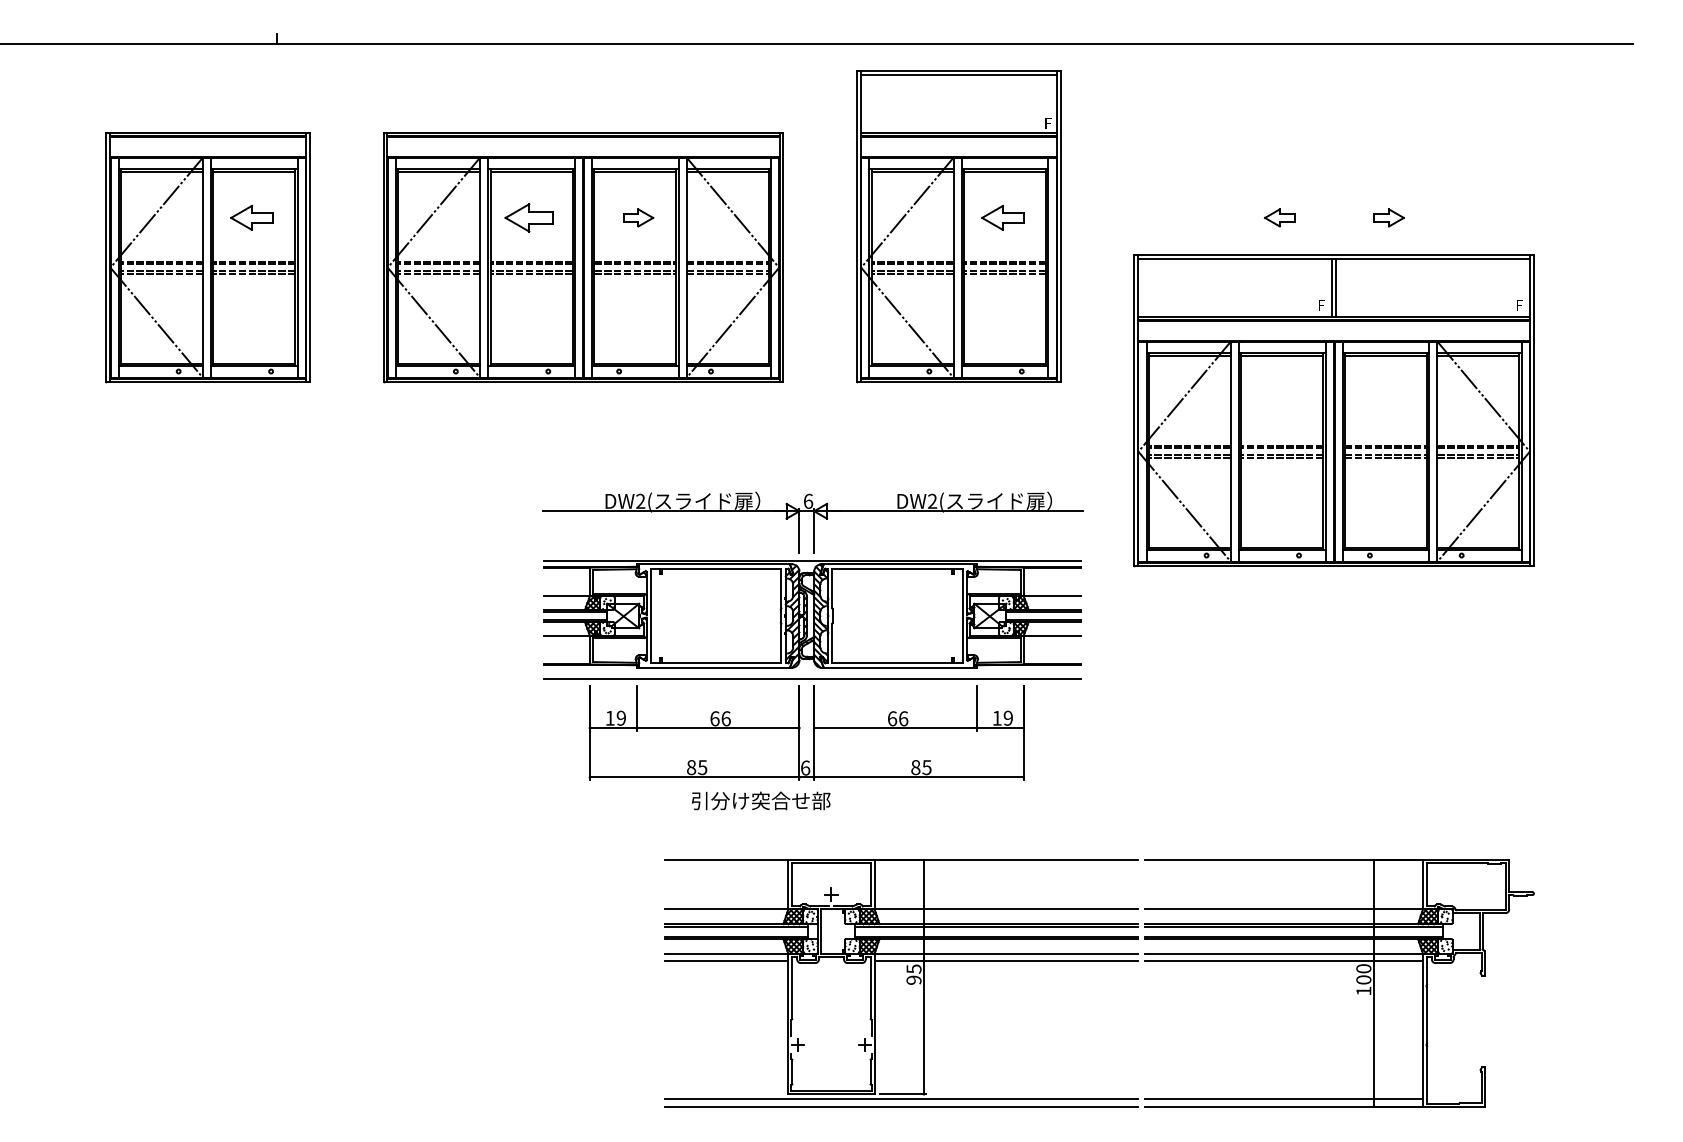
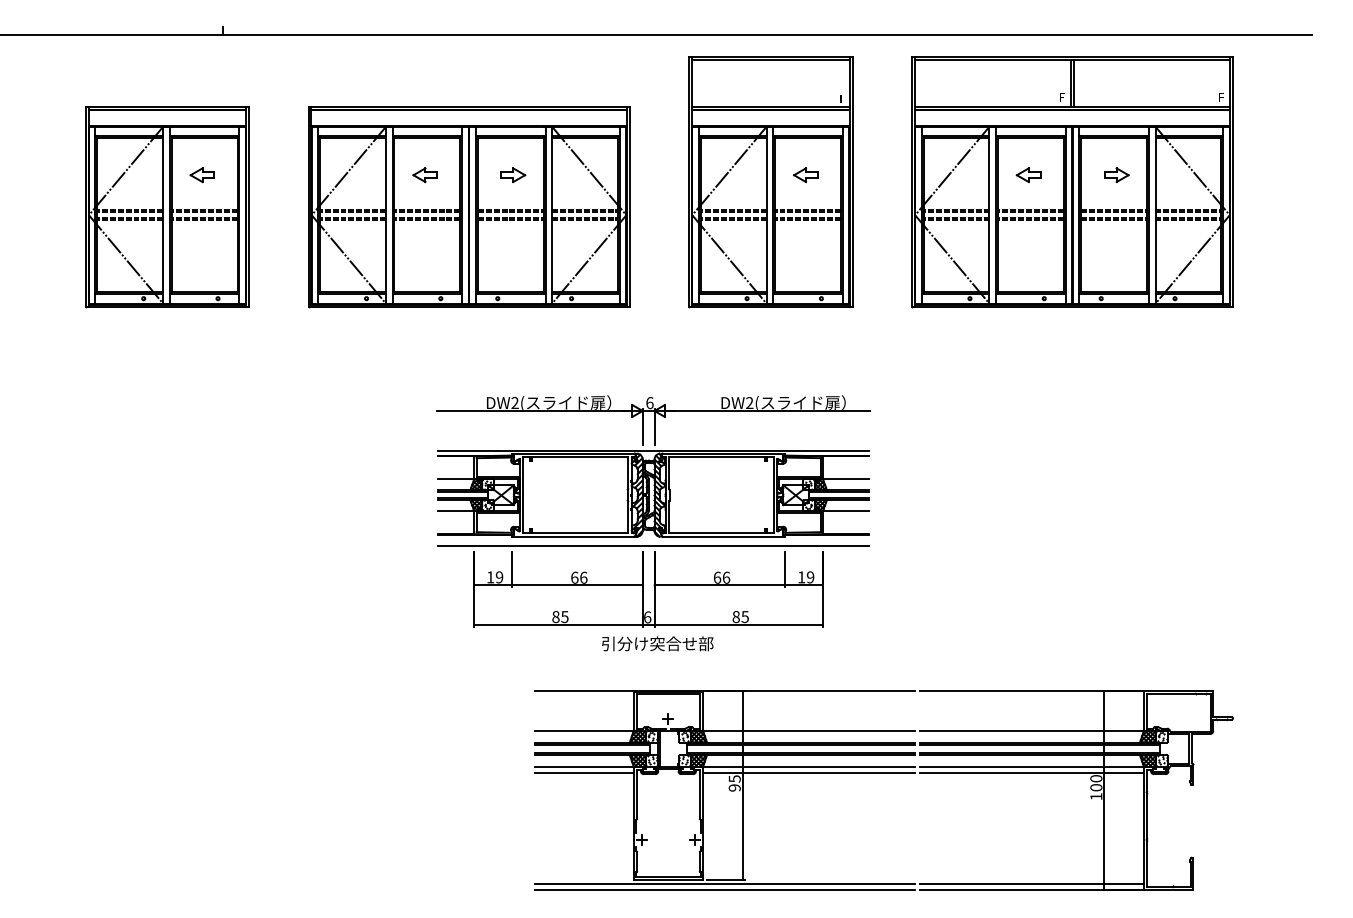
part: (251, 217) -> (202, 174), size x0.71
part: (528, 217) -> (424, 174), size x0.62
part: (1001, 217) -> (805, 174), size x0.71
part: (1333, 410) -> (1071, 182), moved
text: (761, 800) -> (658, 643), moved

